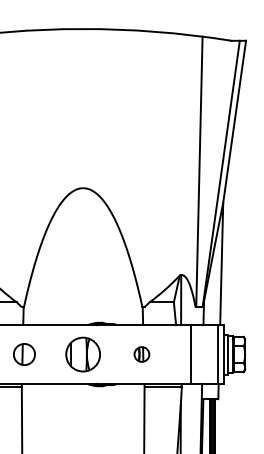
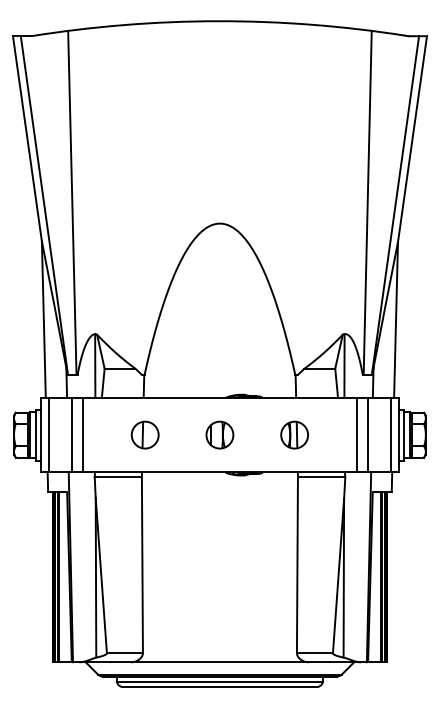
part: (82, 354) -> (219, 434), size x0.62
part: (141, 354) -> (294, 434), size x1.43
line: (200, 354) -> (368, 434), added

